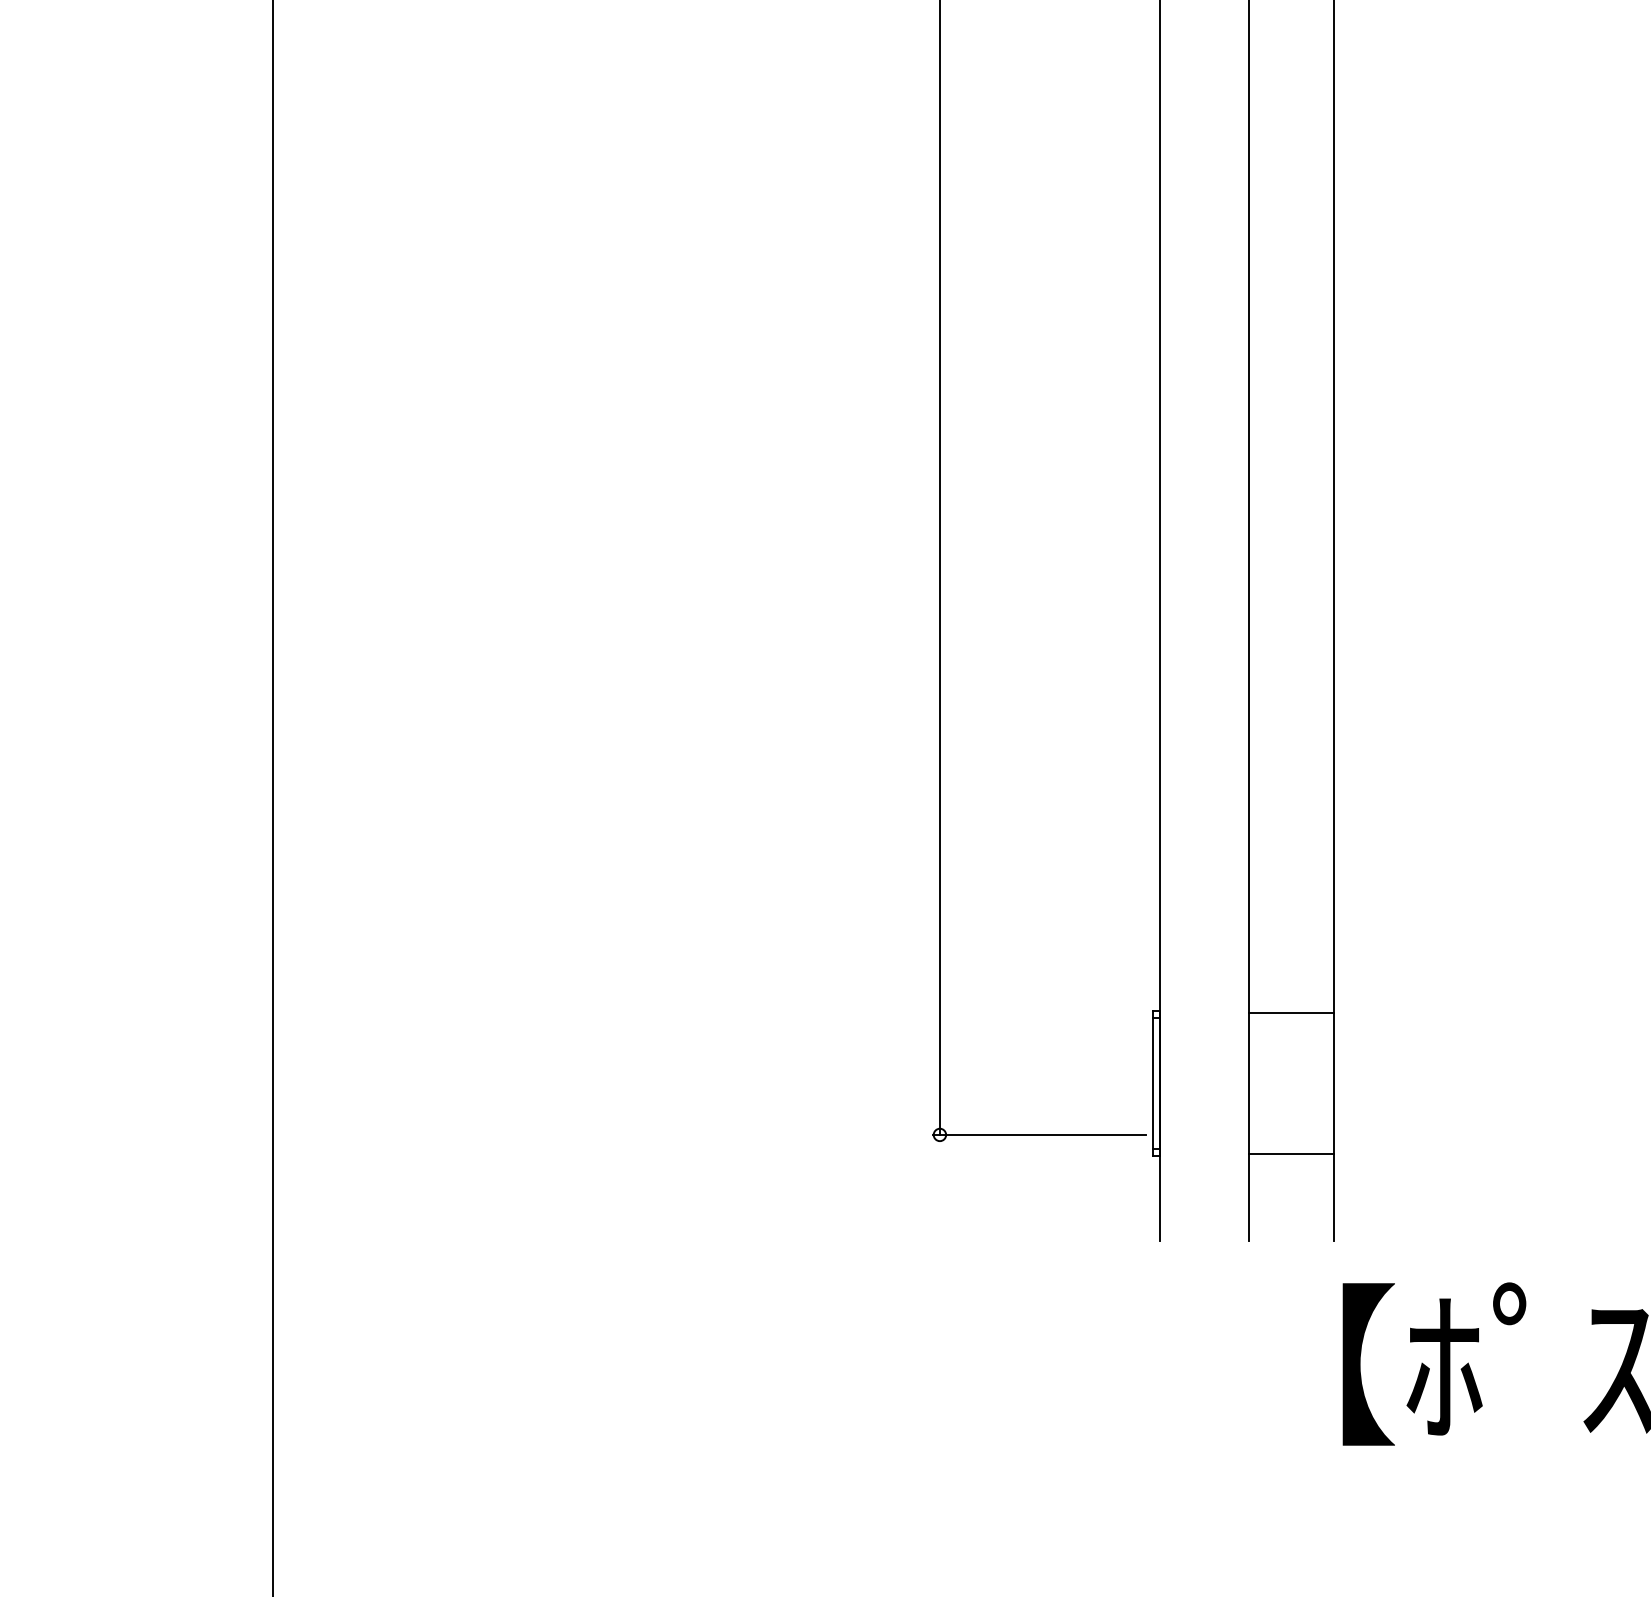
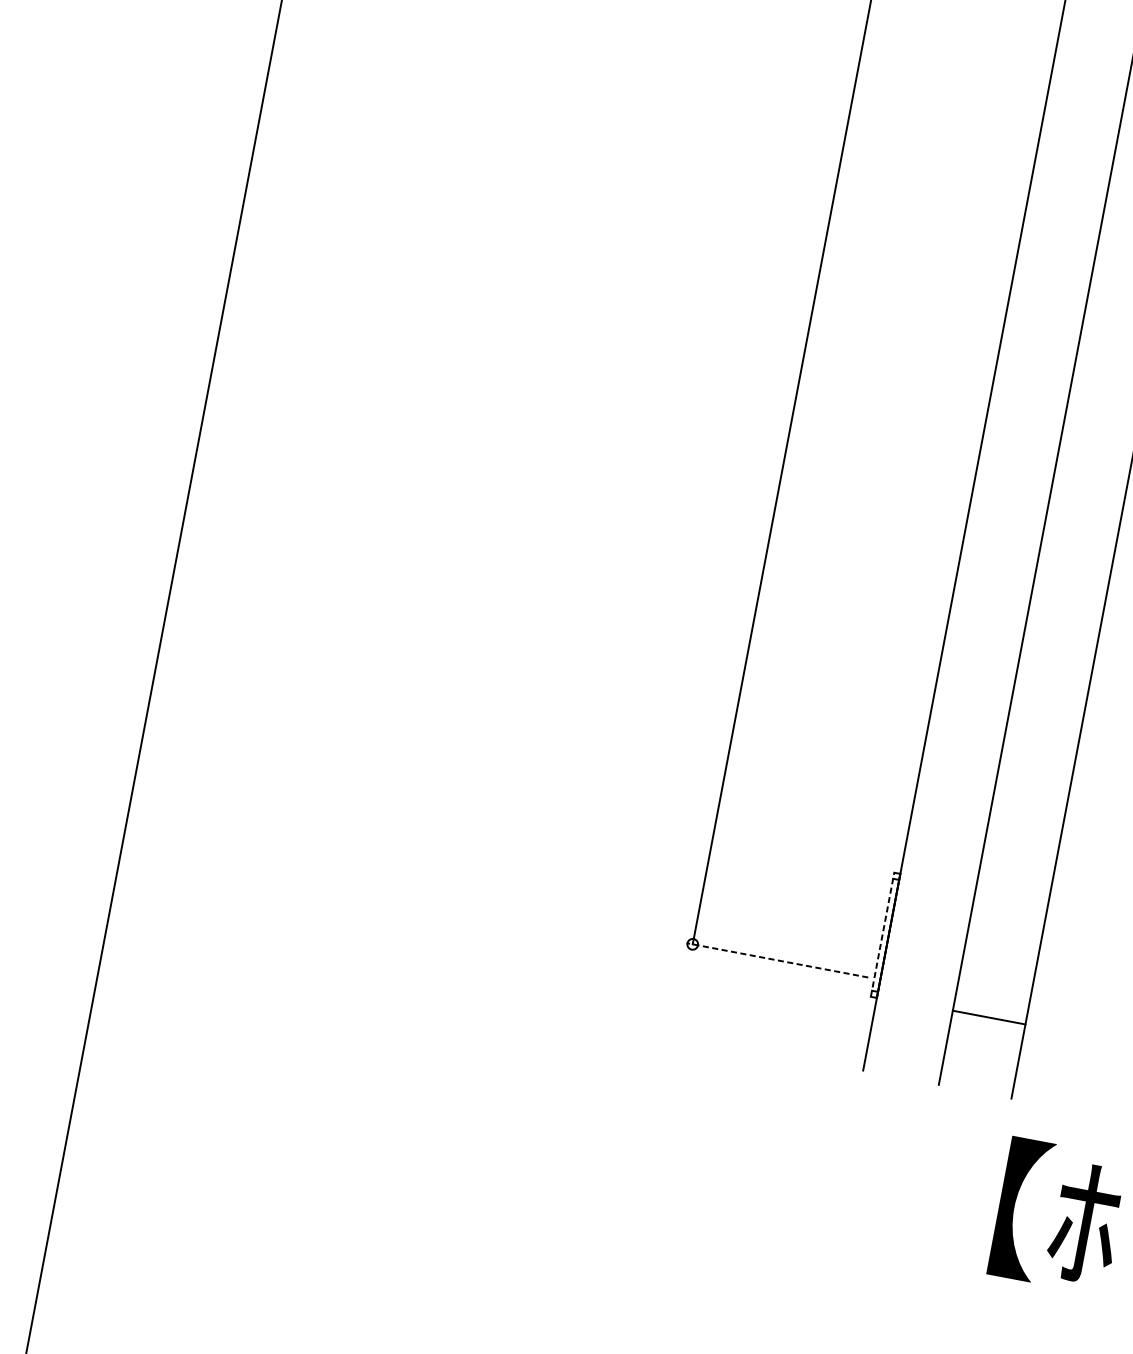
line: (1290, 1012) -> (1011, 896), removed
line: (1152, 1083) -> (882, 934), solid -> dashed
line: (1038, 1134) -> (776, 959), solid -> dashed

